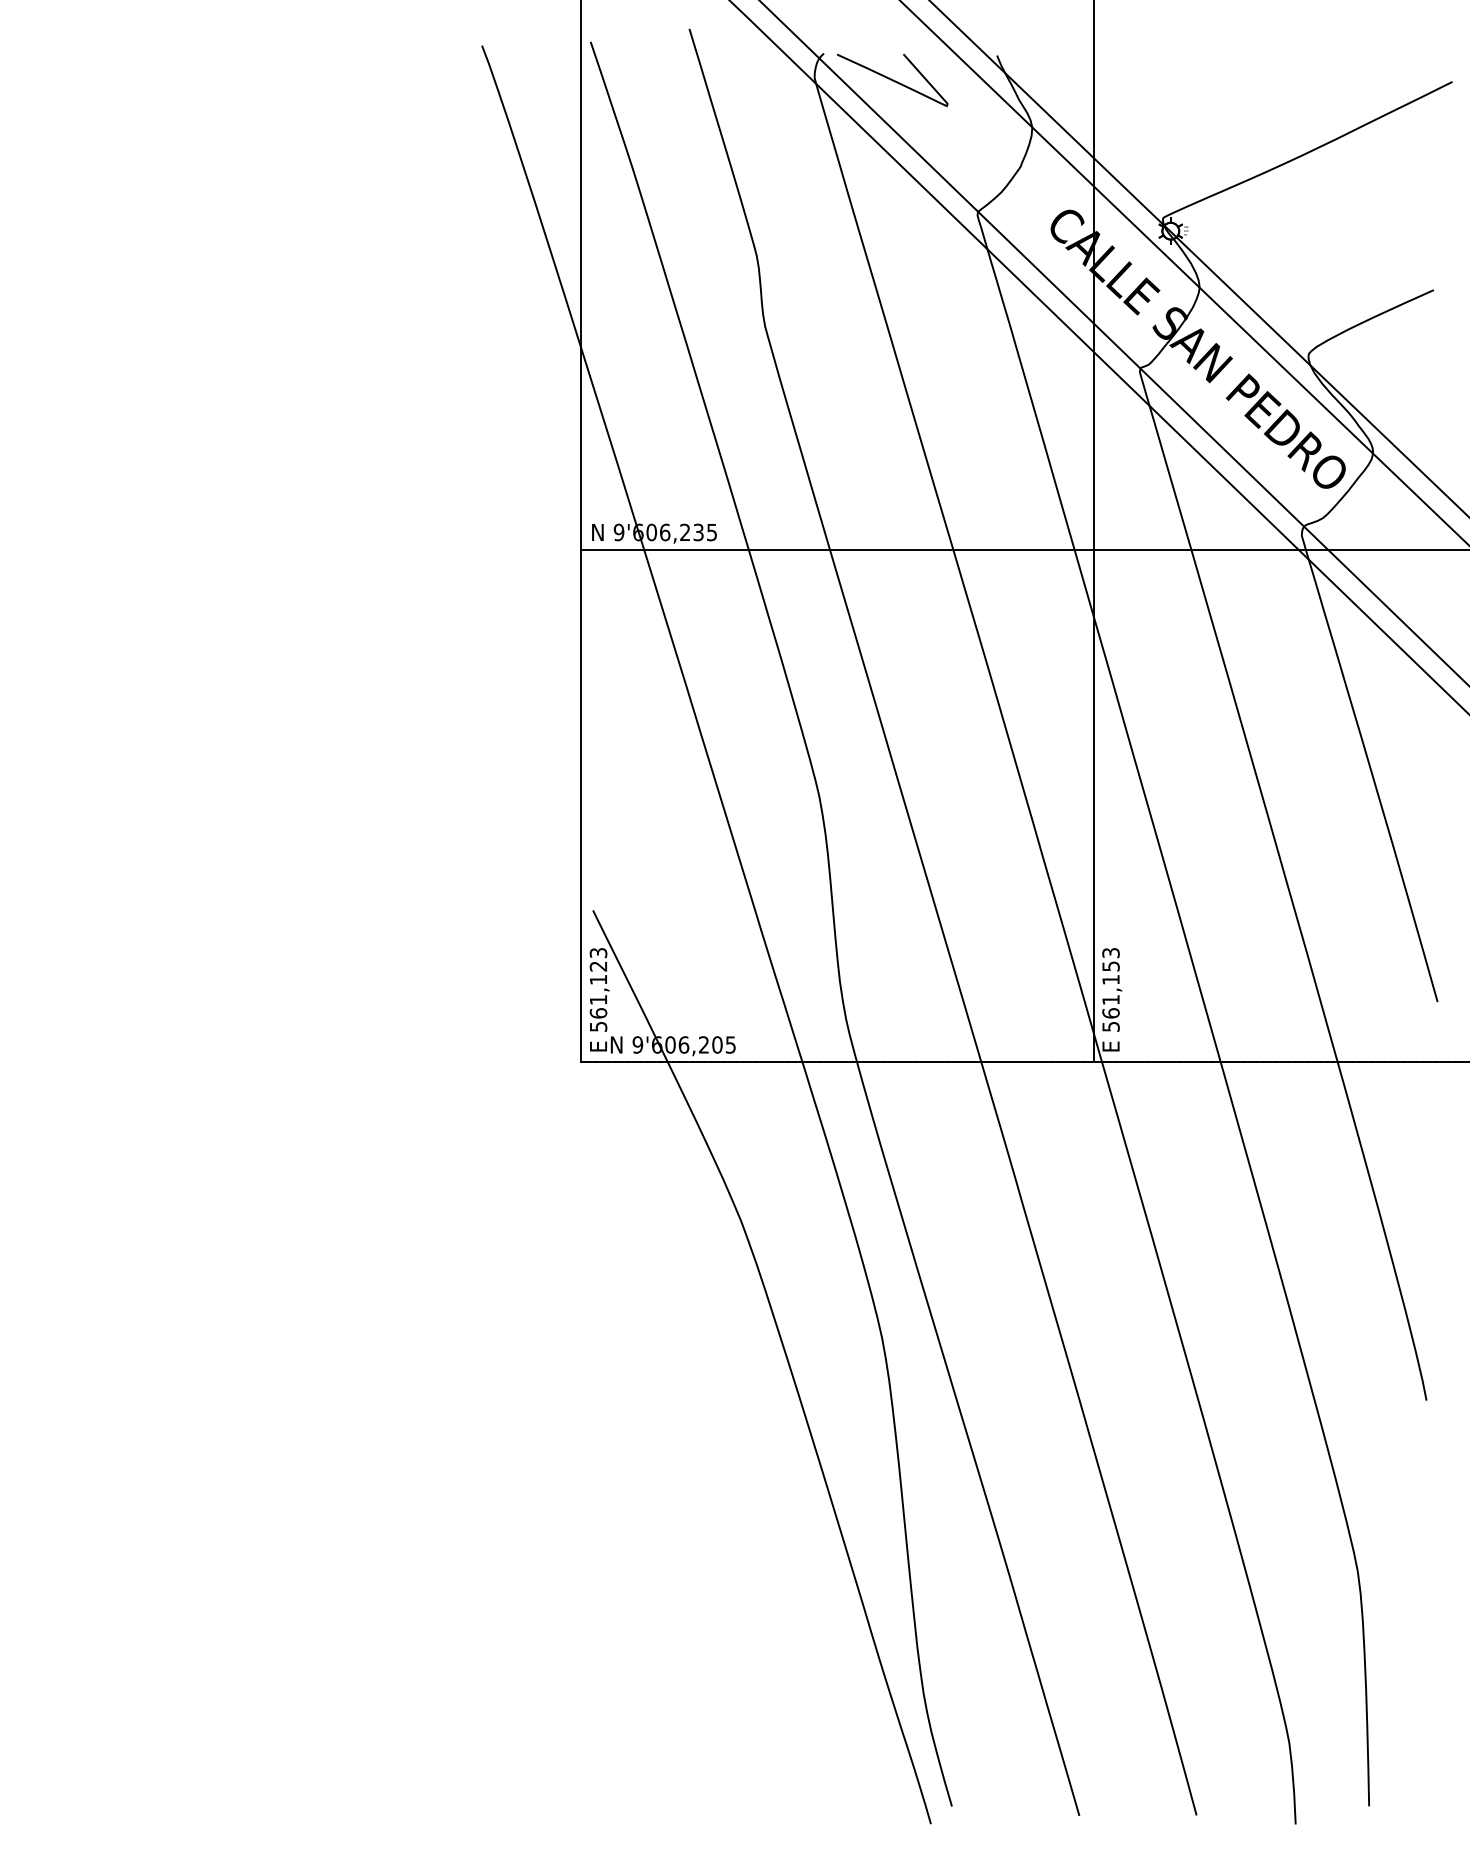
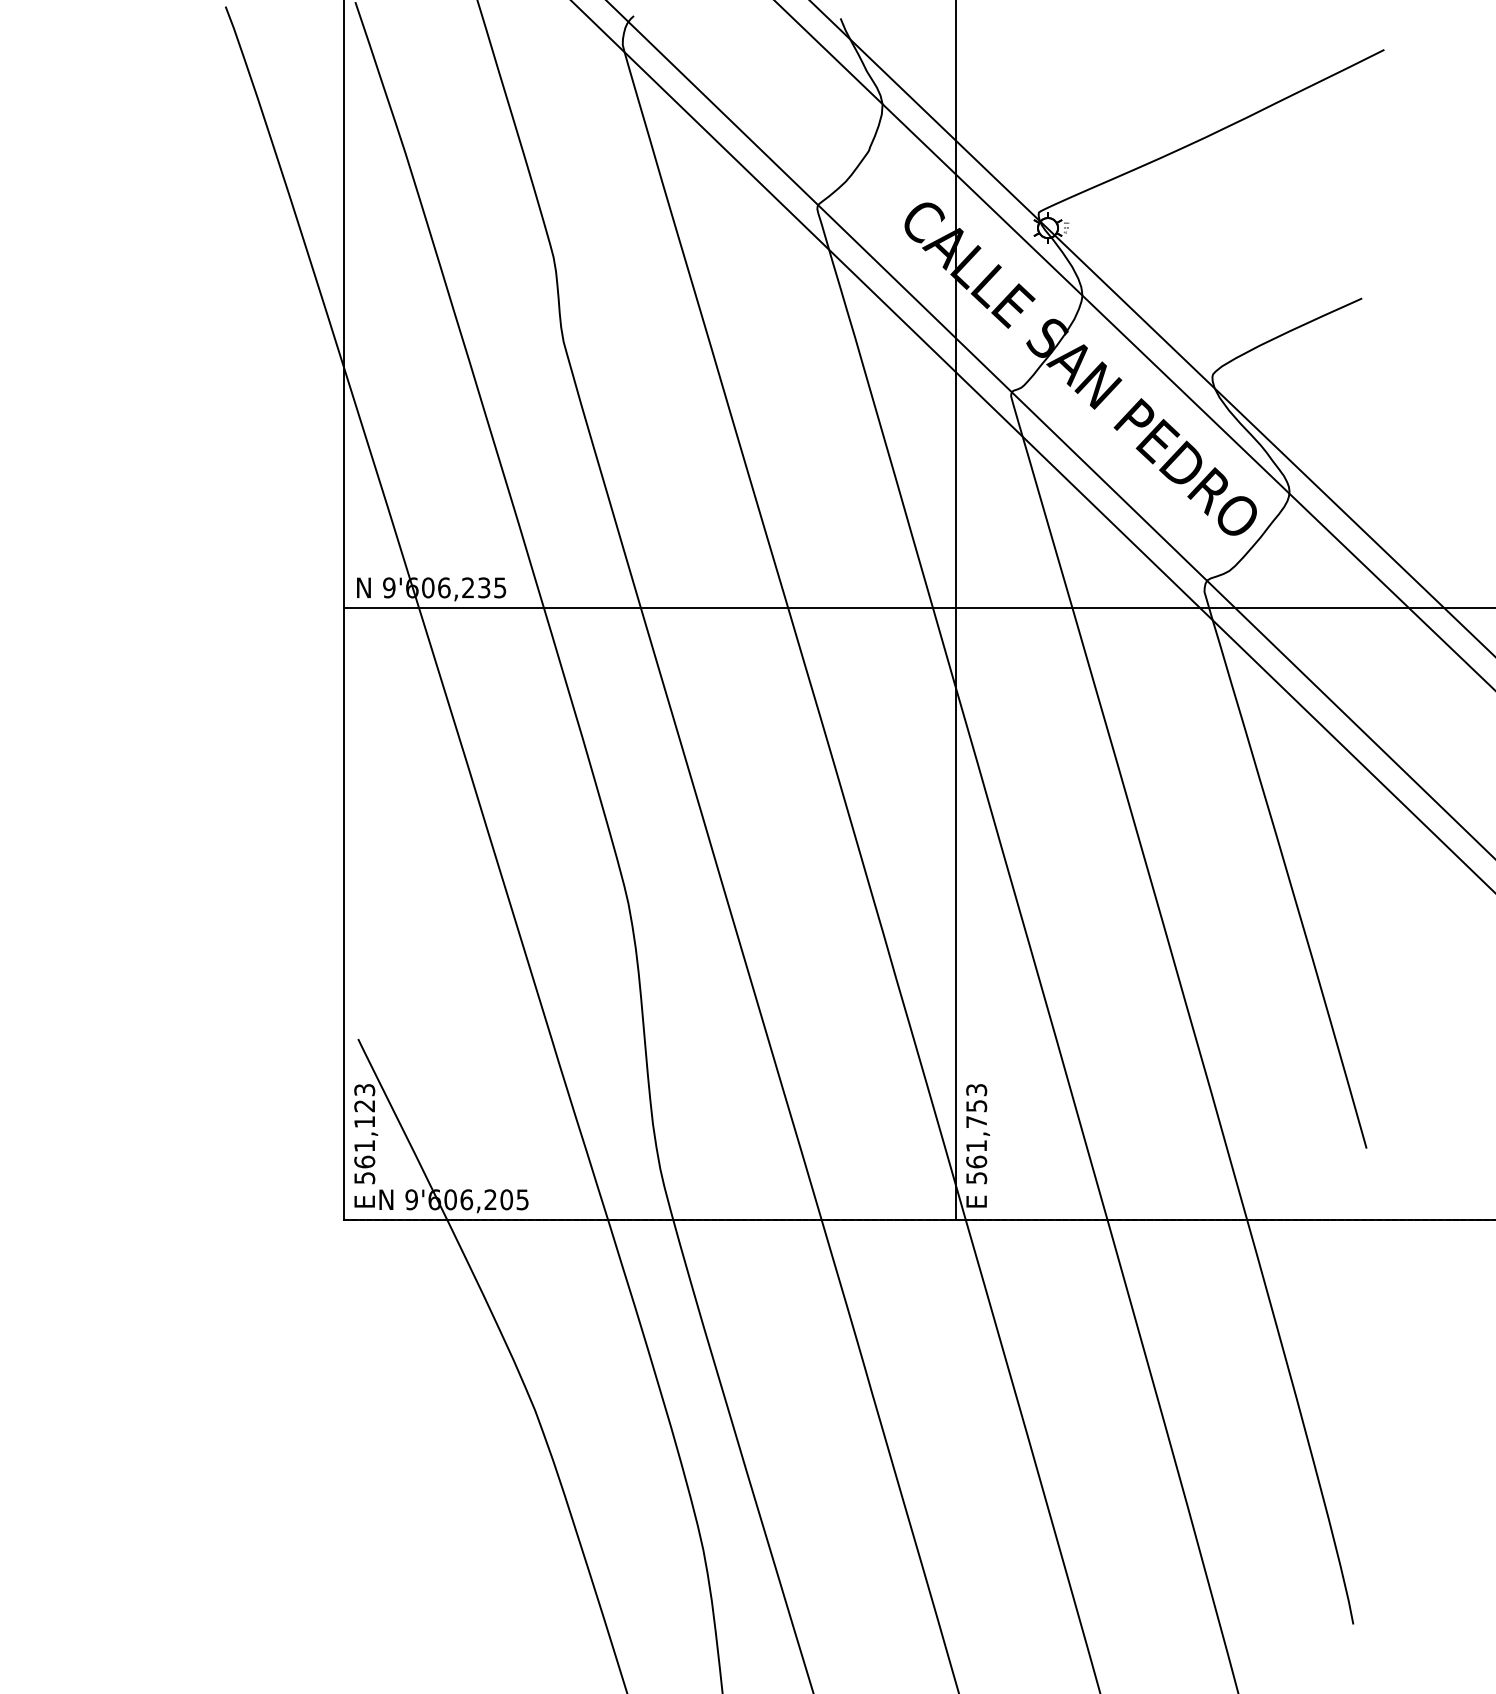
curve: (892, 80) -> (715, 48), removed
text: (1110, 979) -> (976, 1121), 561,153 -> 561,753

